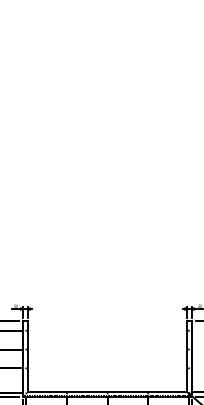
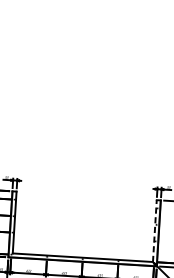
line: (187, 356) -> (155, 230), solid -> dashed

